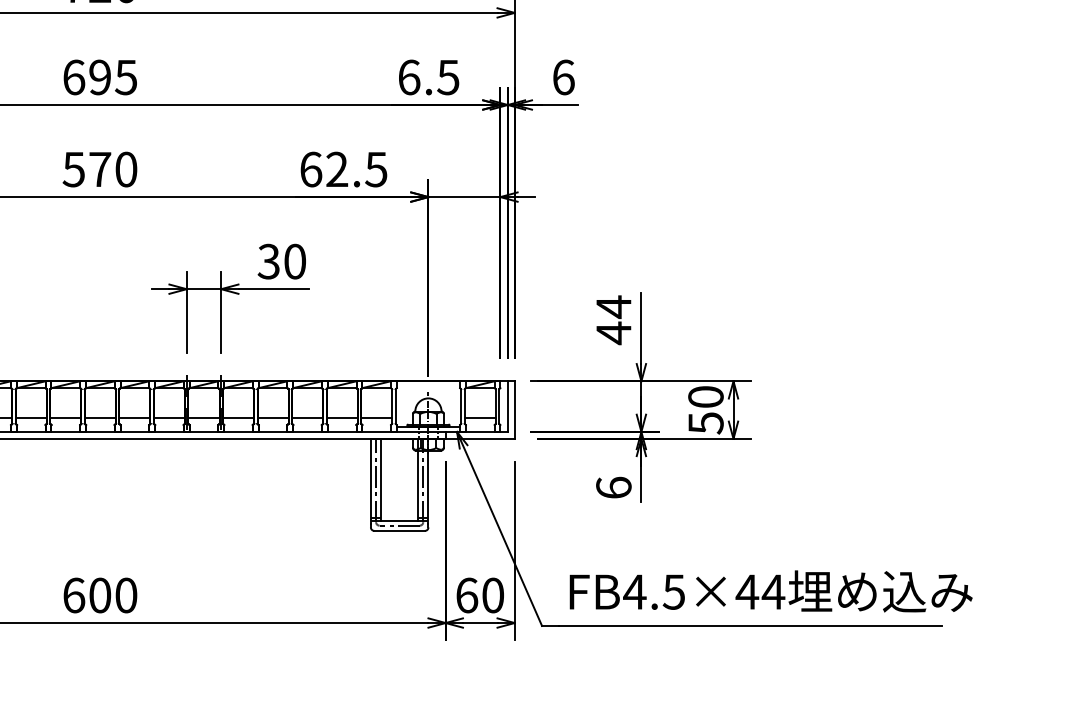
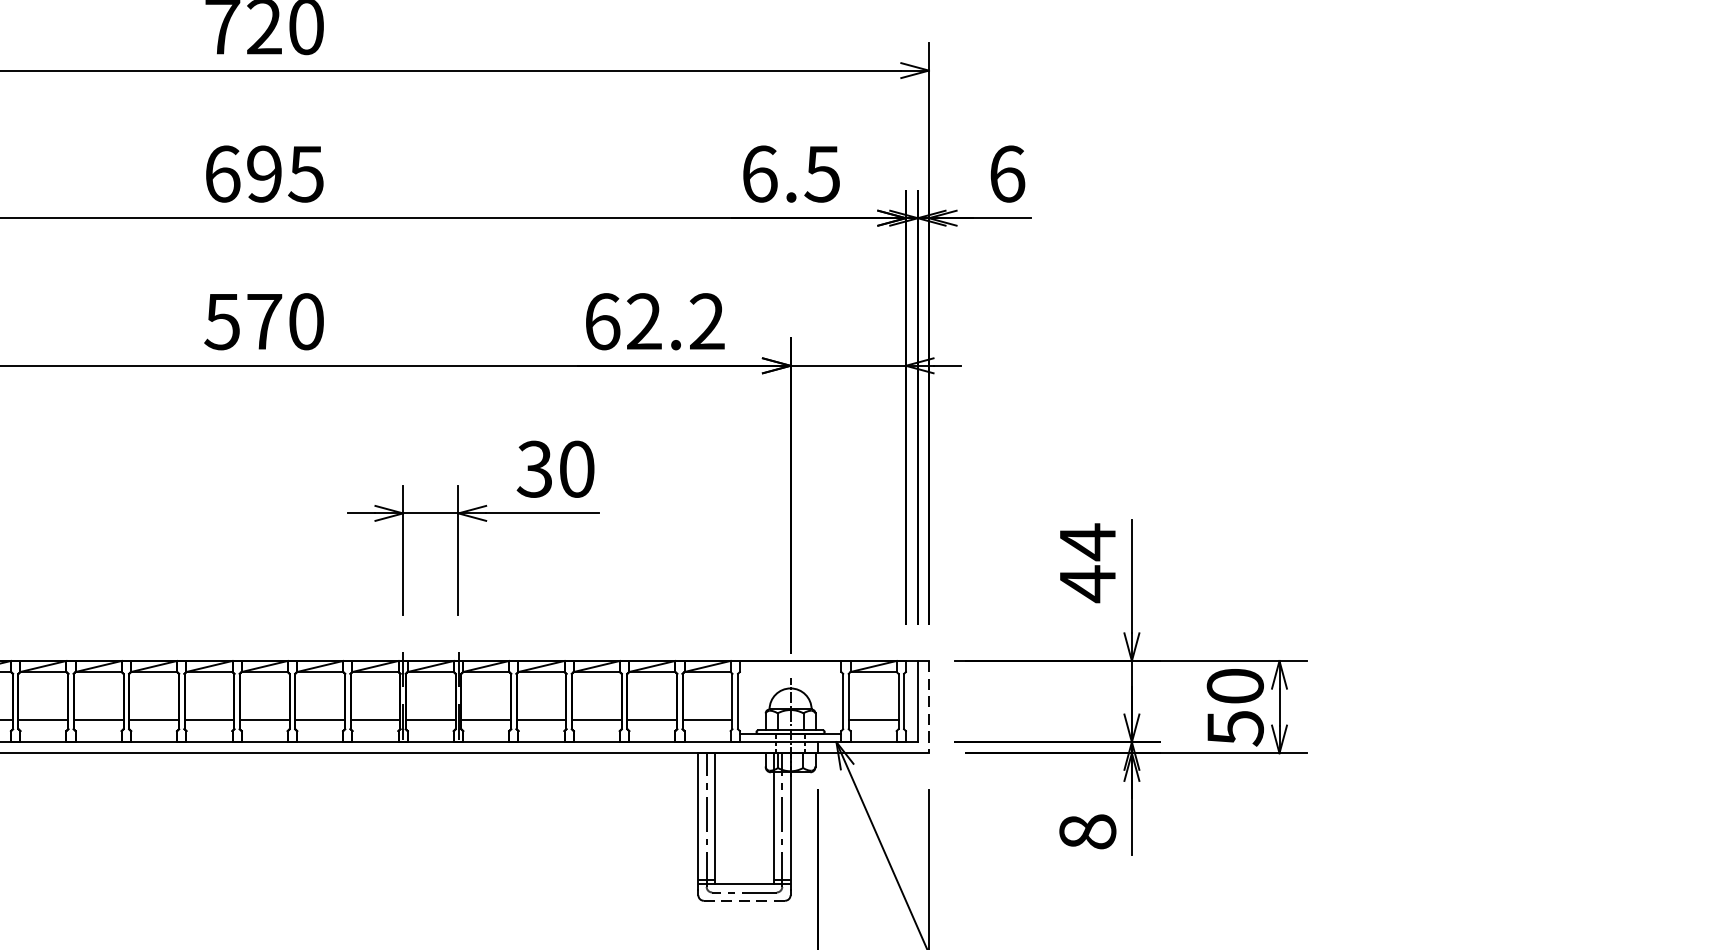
text: (376, 169) -> (707, 321), 62.5 -> 62.2
line: (514, 410) -> (928, 707), solid -> dashed
text: (613, 487) -> (1087, 831), 6 -> 8
line: (399, 530) -> (744, 900), solid -> dashed

